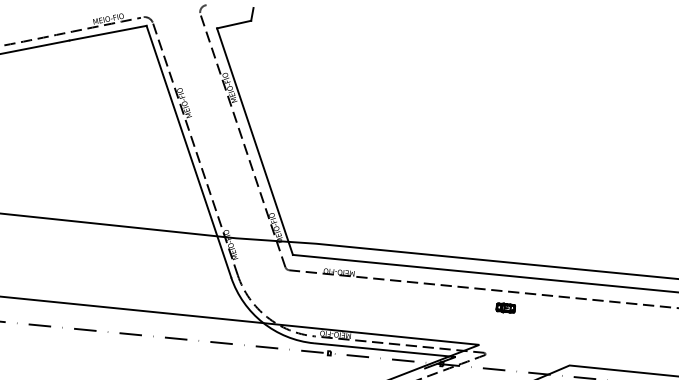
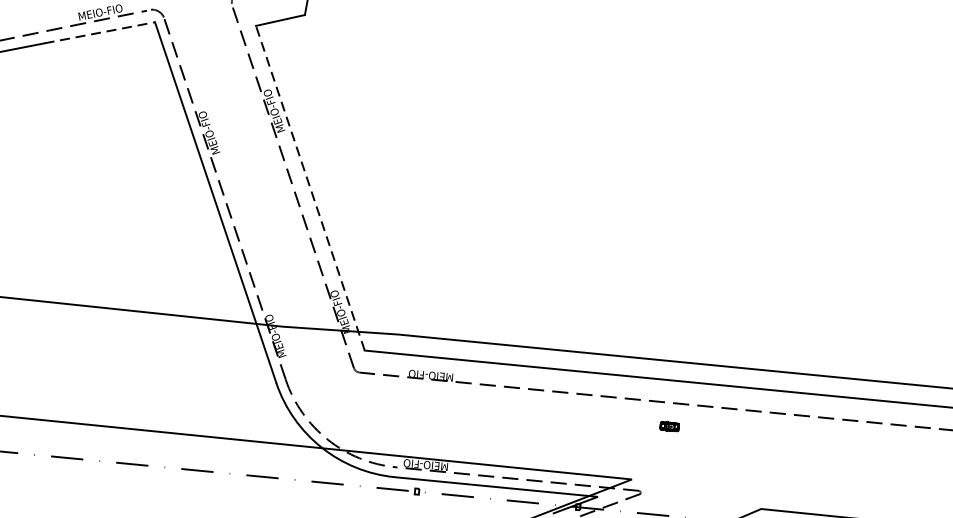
line: (108, 33) -> (100, 33), solid -> dashed
line: (254, 141) -> (309, 188), solid -> dashed
part: (505, 307) -> (669, 425), size x0.7

